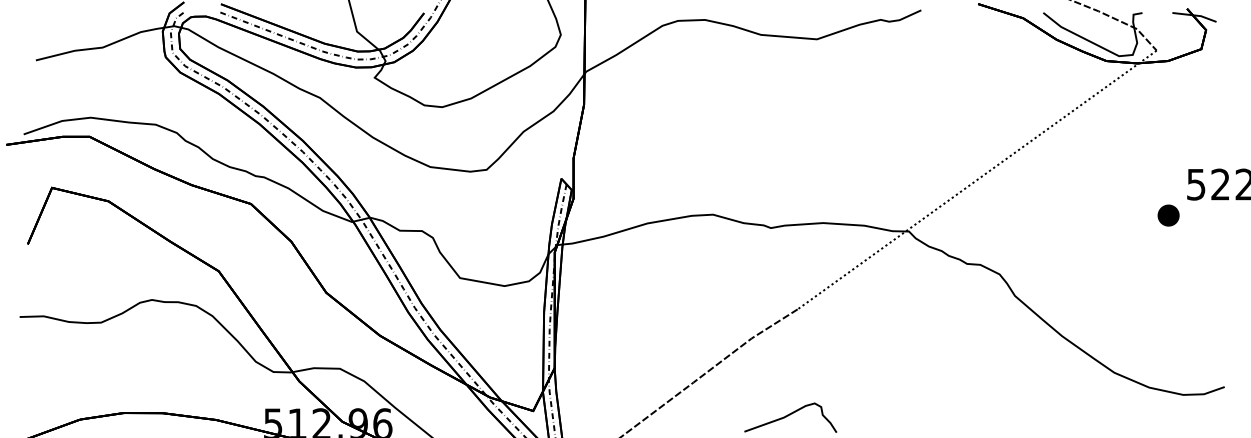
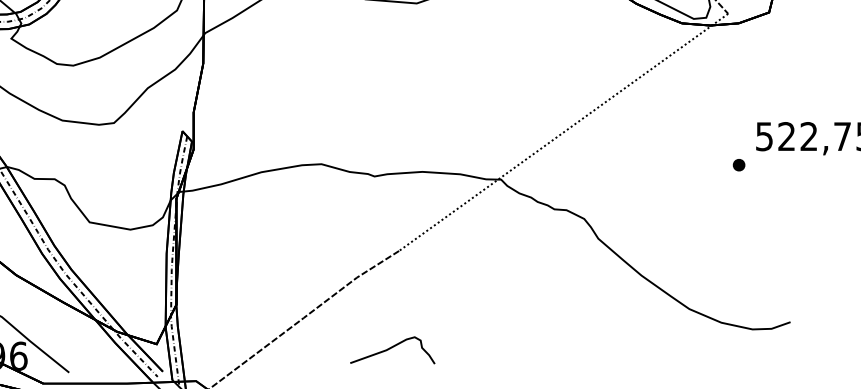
part: (1168, 215) -> (739, 164), size x0.62

